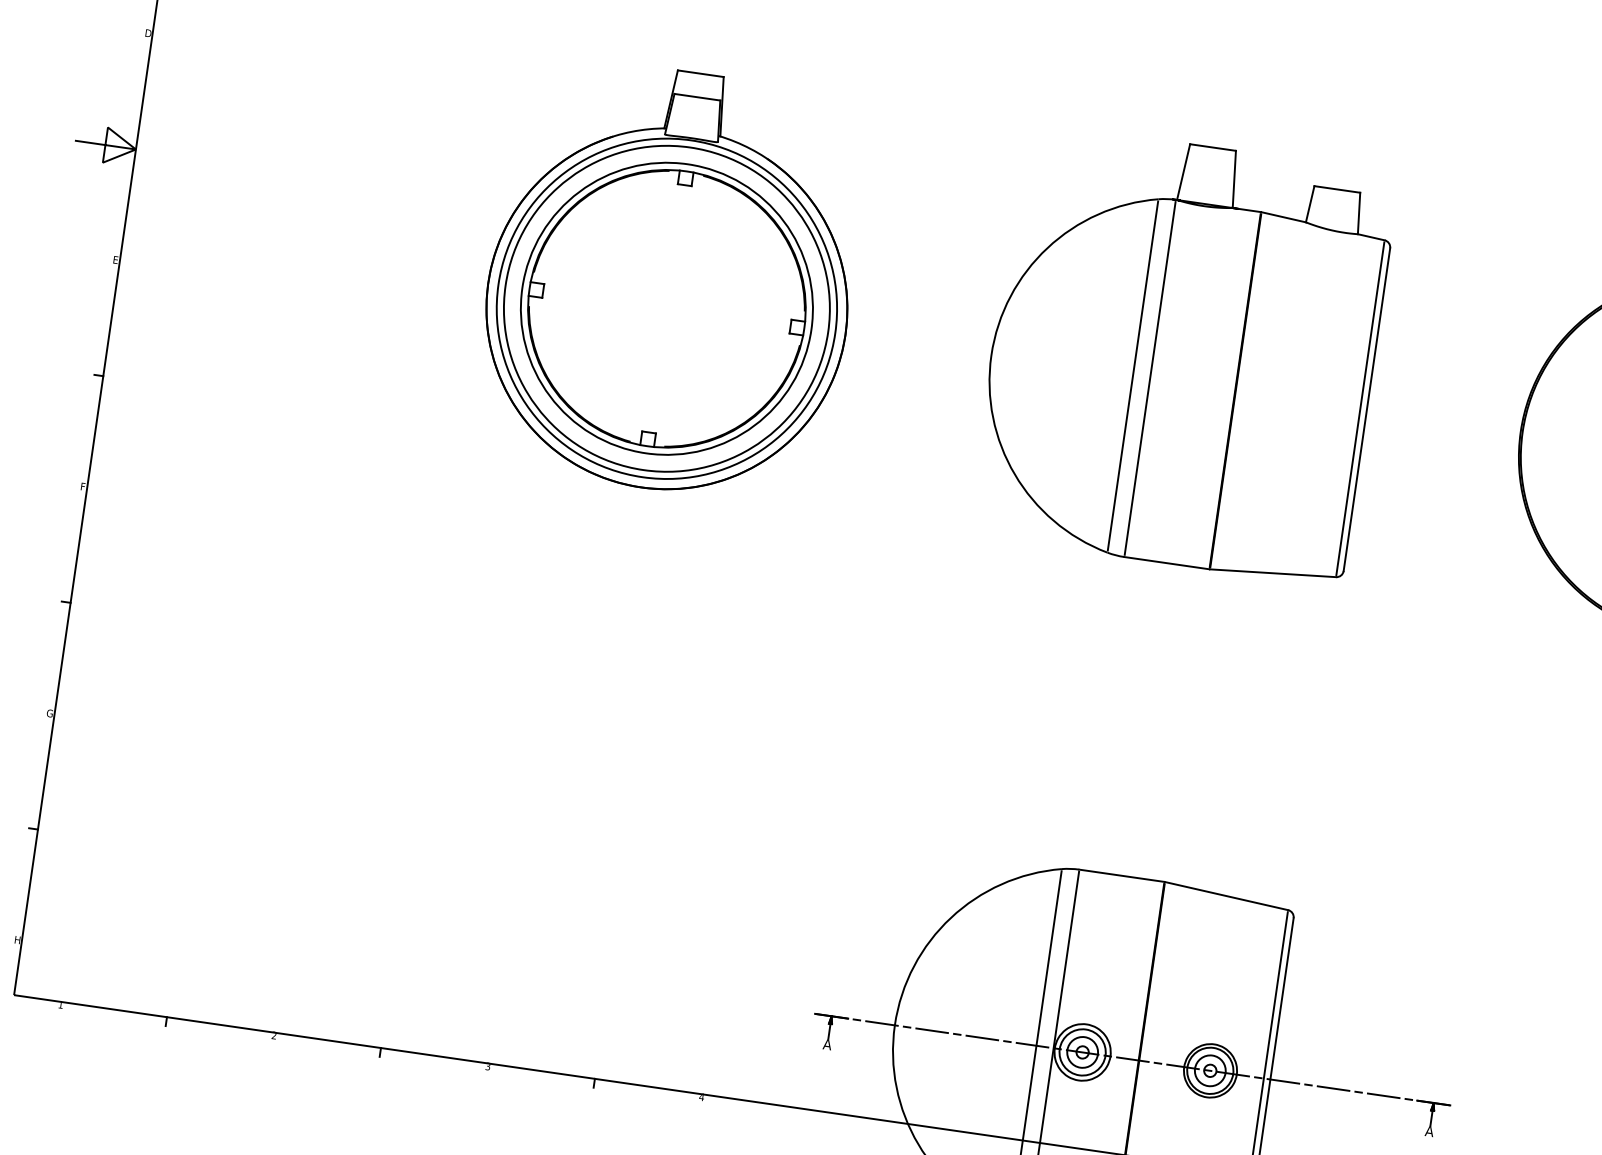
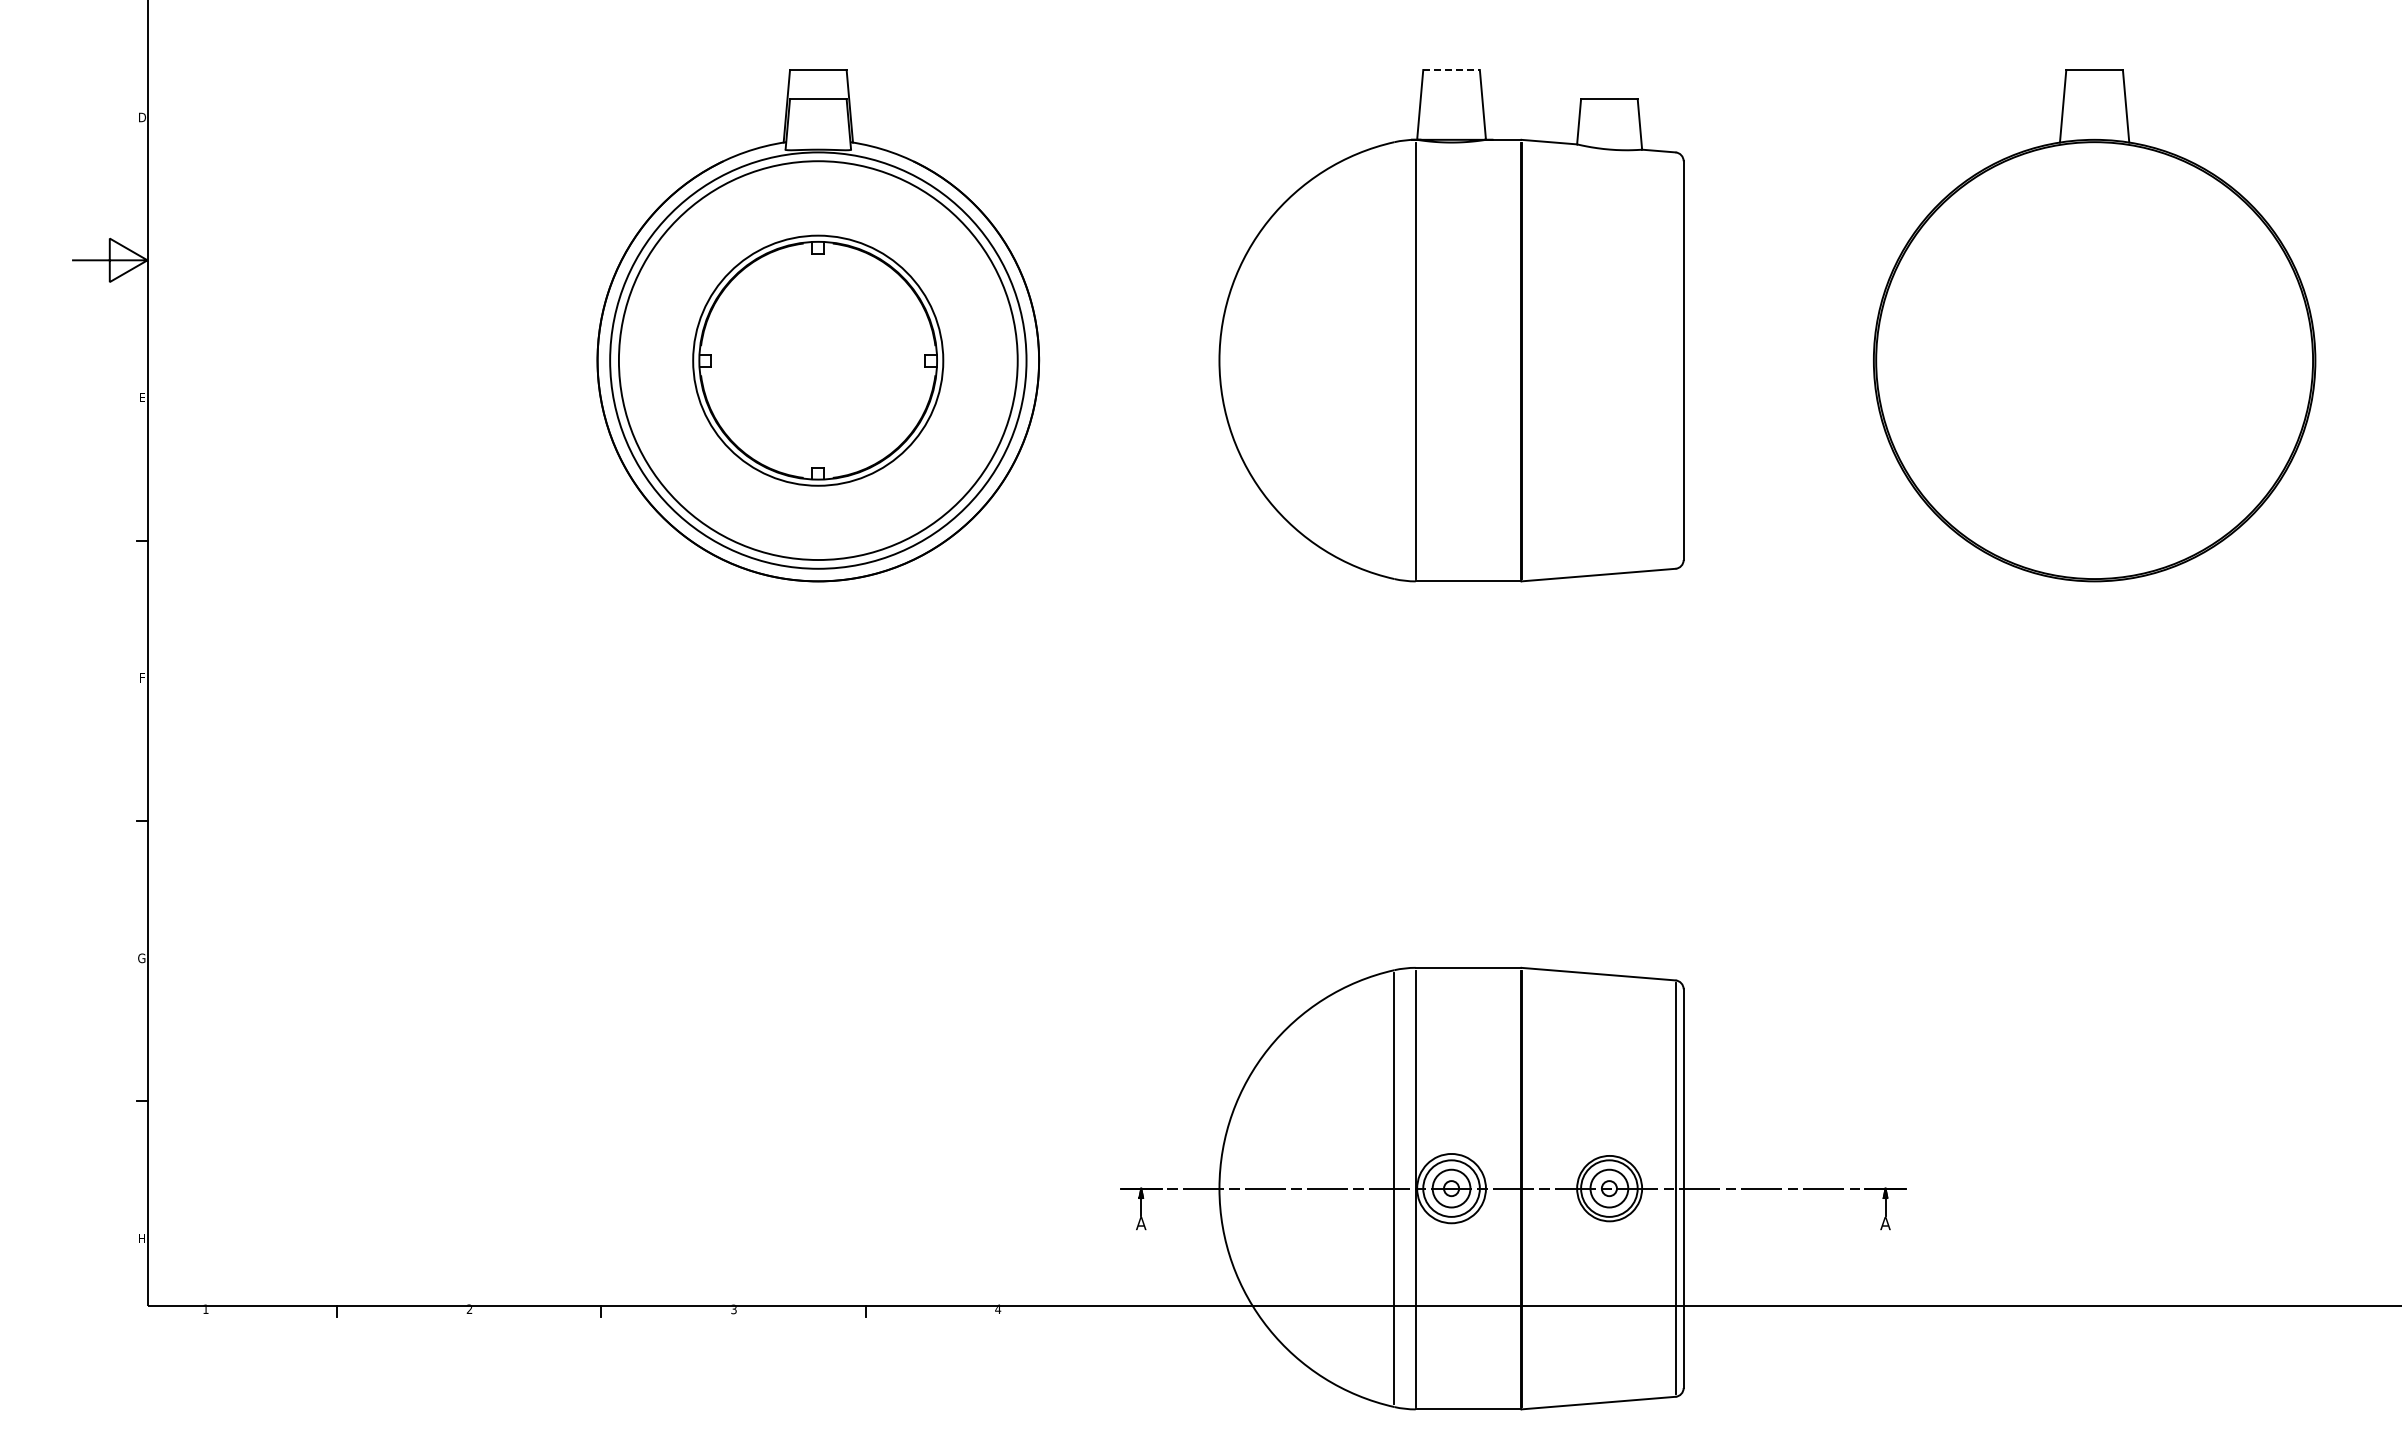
line: (1213, 148) -> (1452, 70), solid -> dashed
part: (666, 308) -> (817, 360), size x0.7
line: (1133, 375) -> (1394, 360), removed
line: (1360, 408) -> (1675, 360), removed

